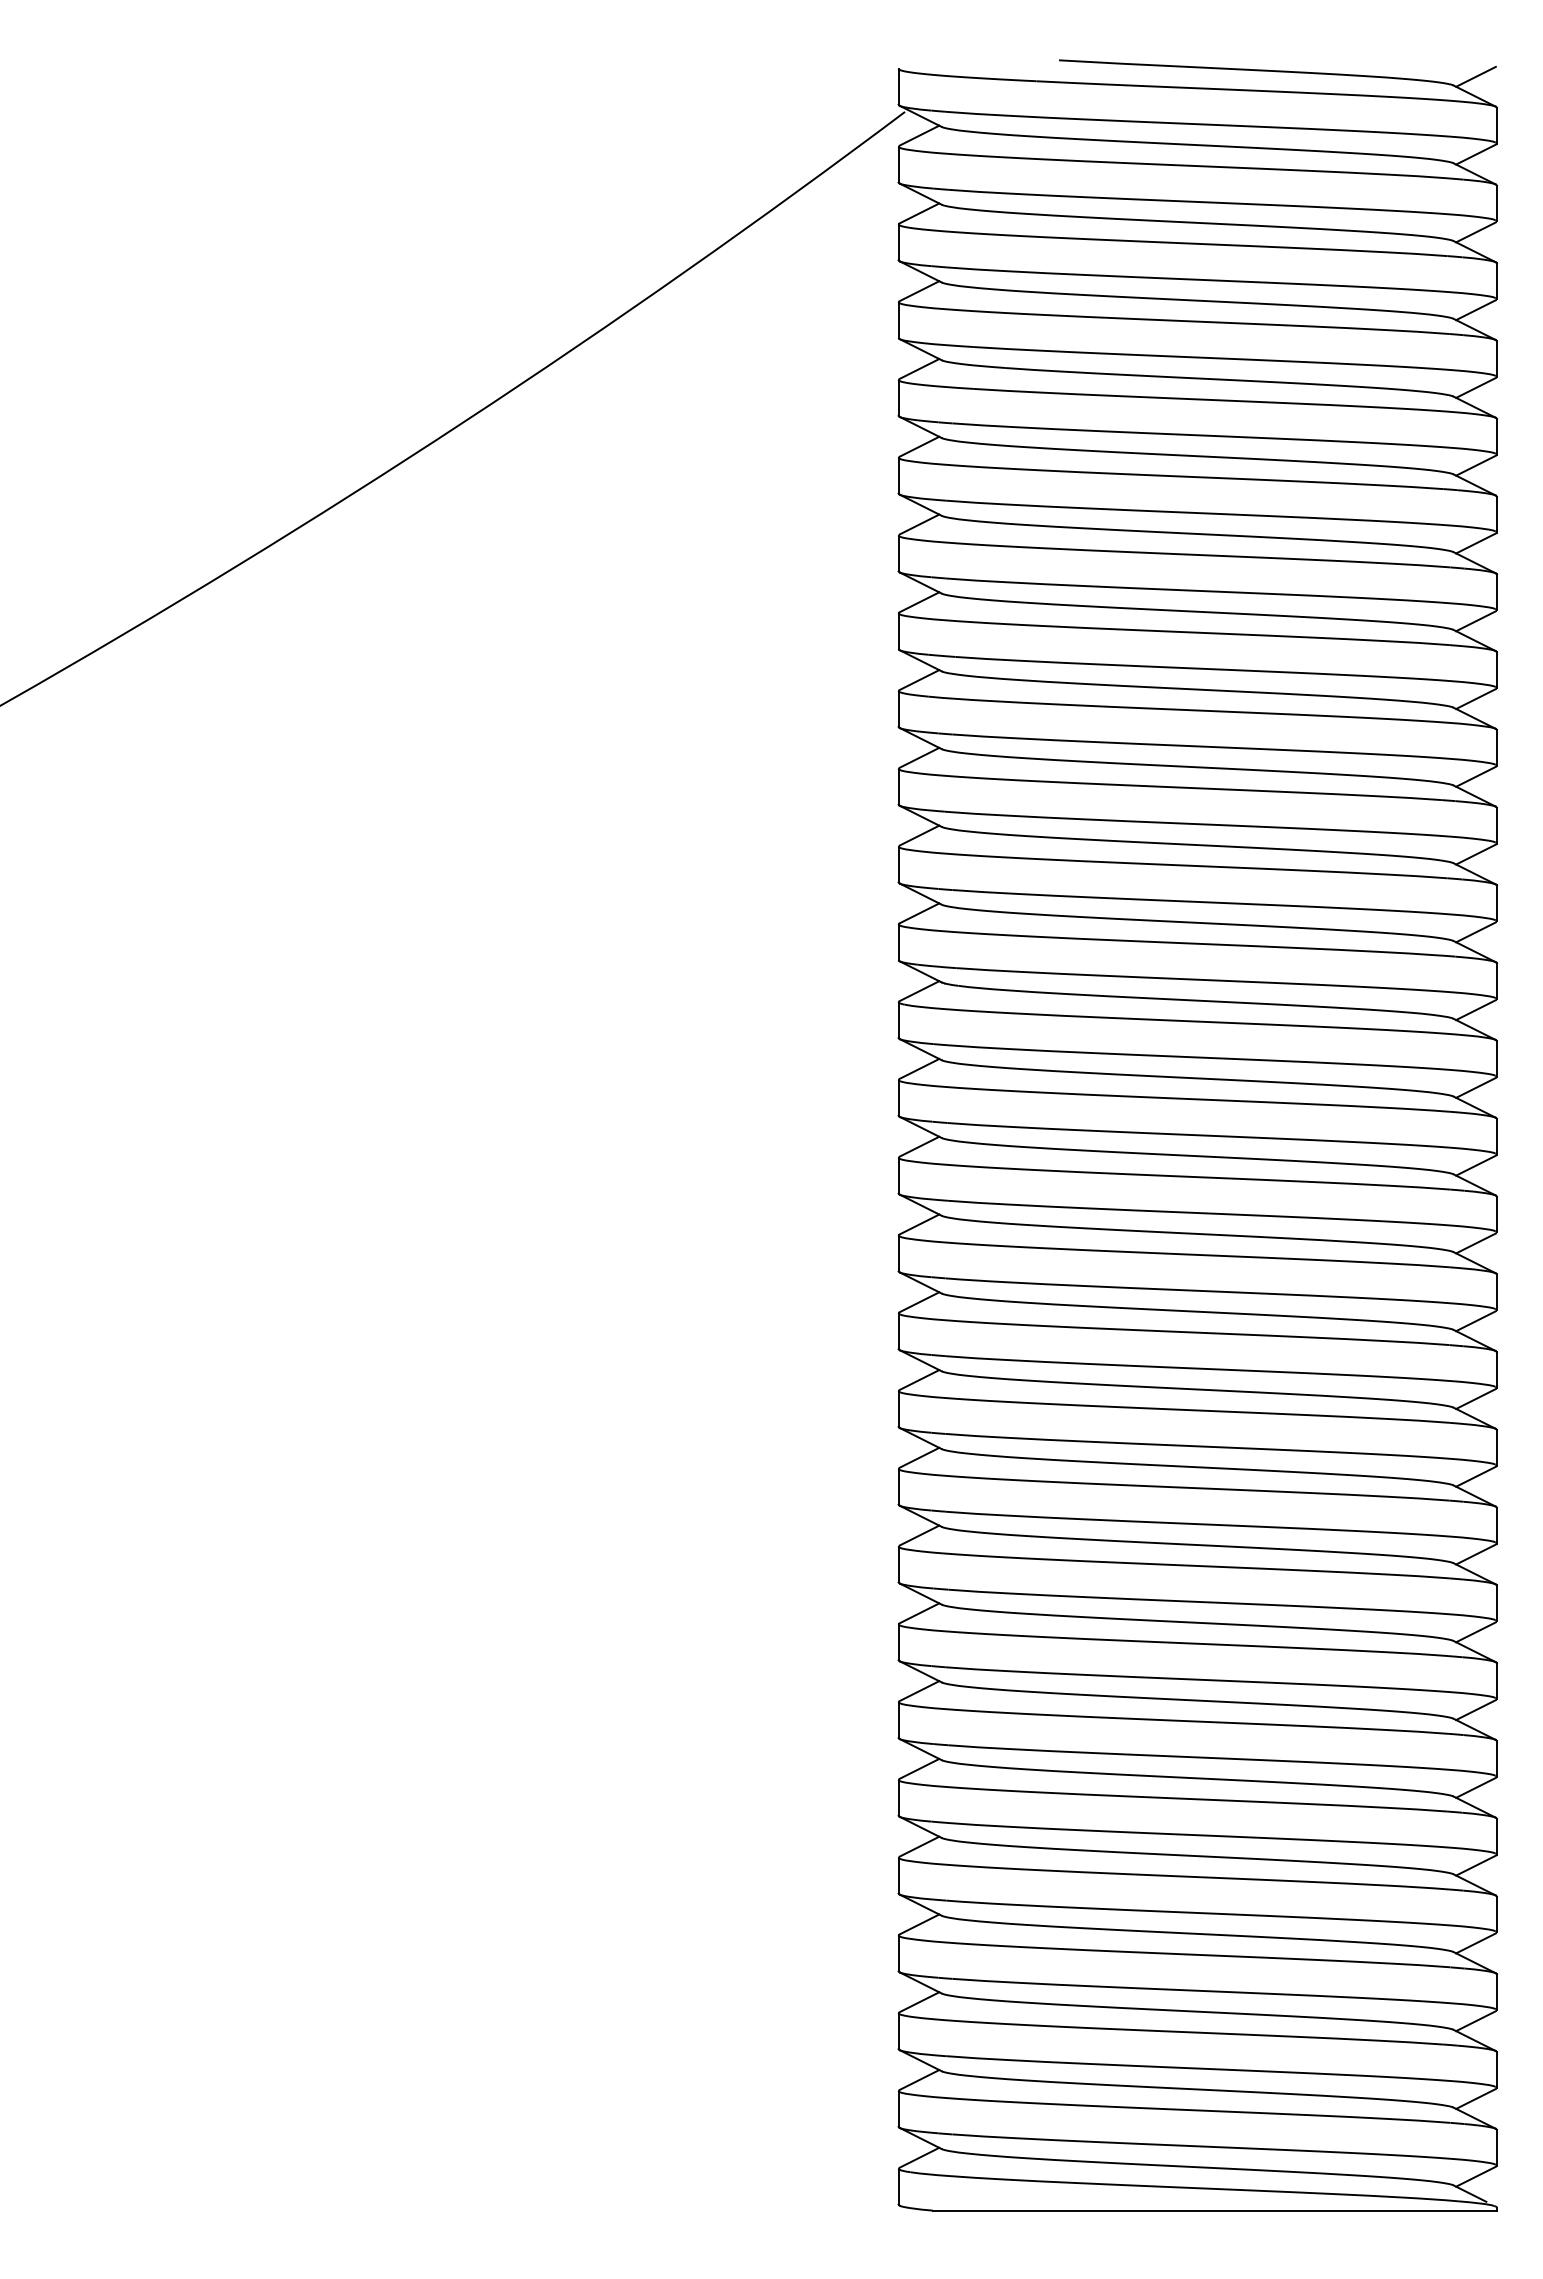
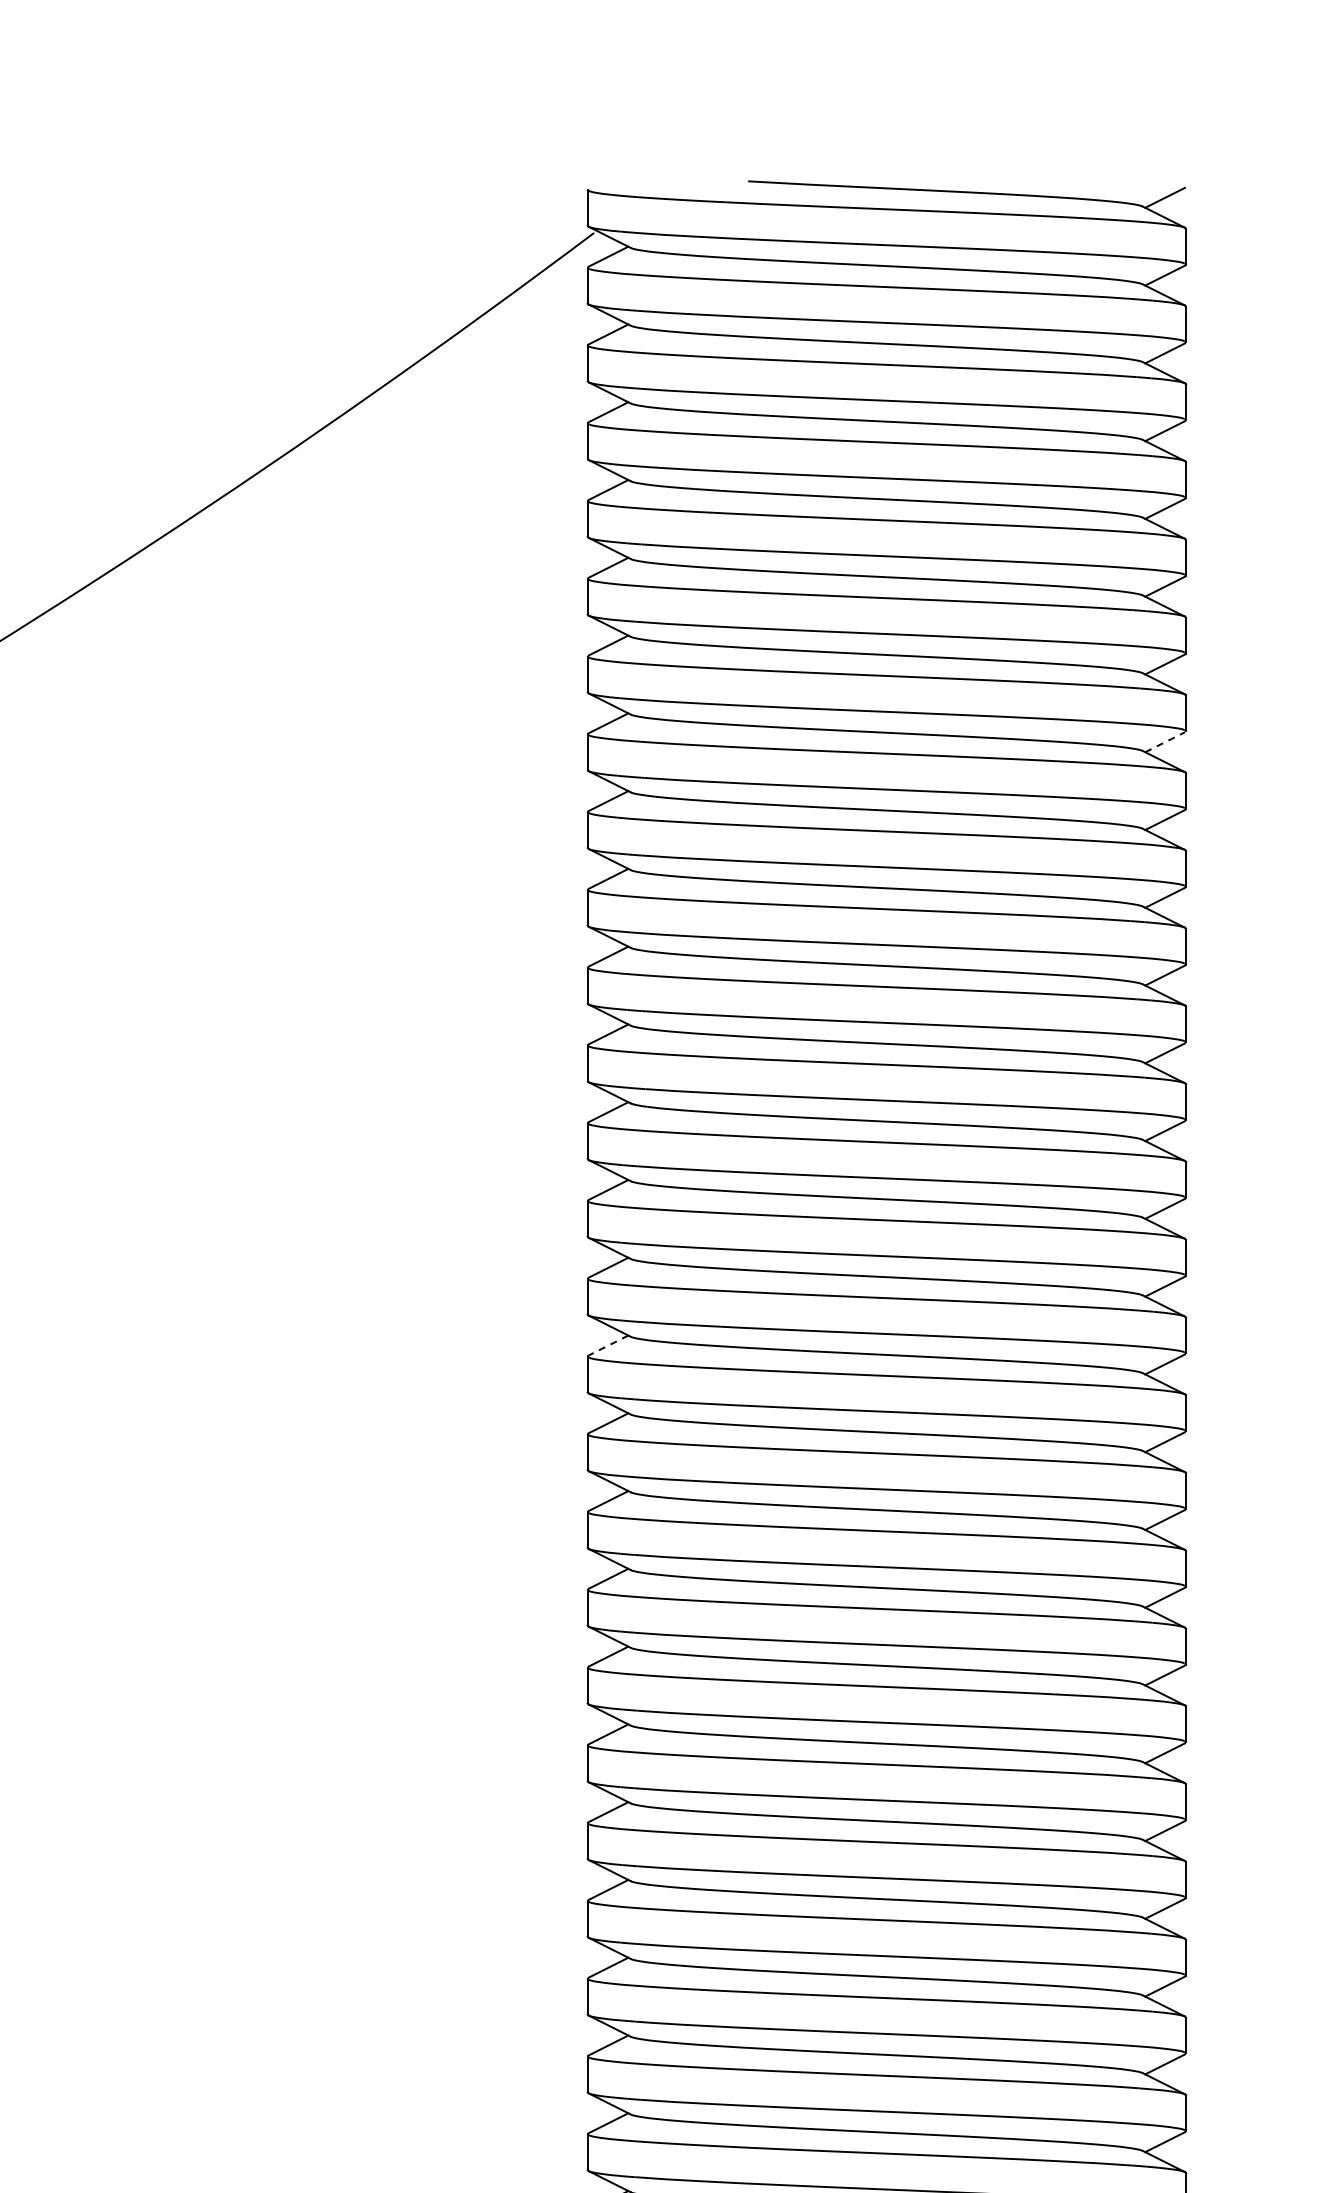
line: (1476, 621) -> (1165, 742), solid -> dashed
line: (919, 1224) -> (608, 1345), solid -> dashed

